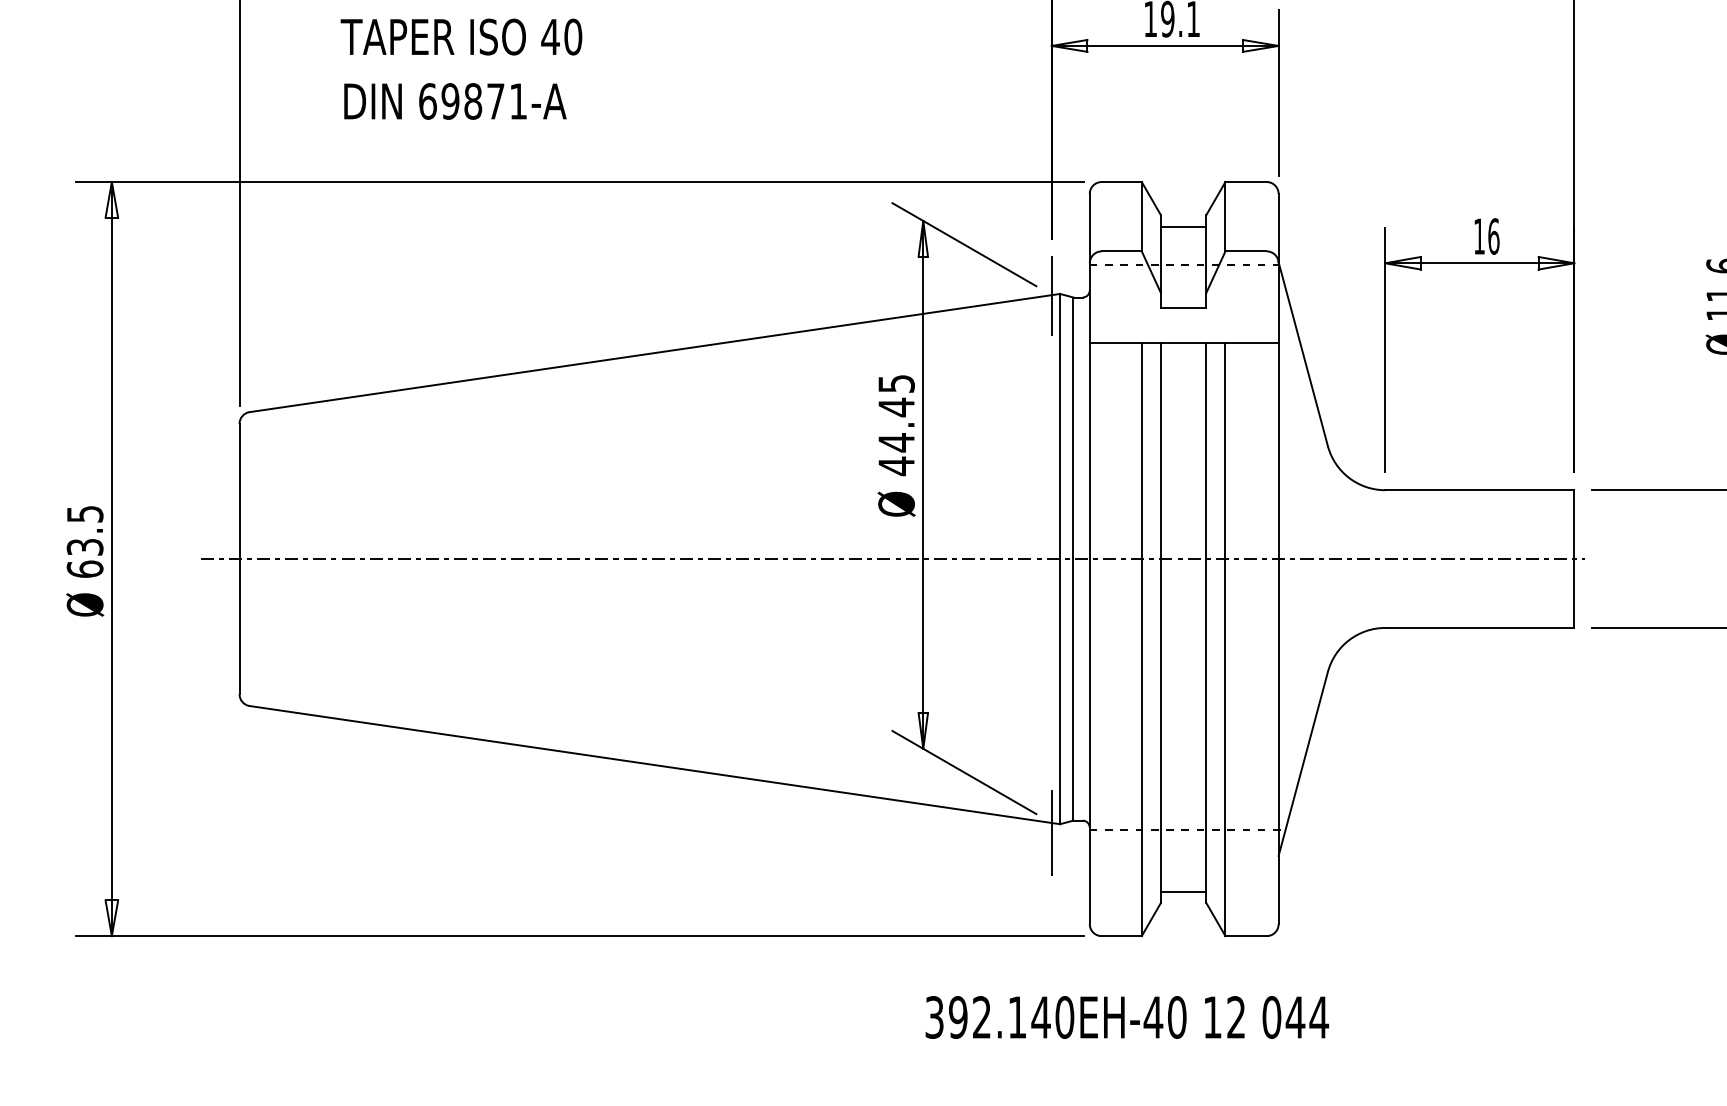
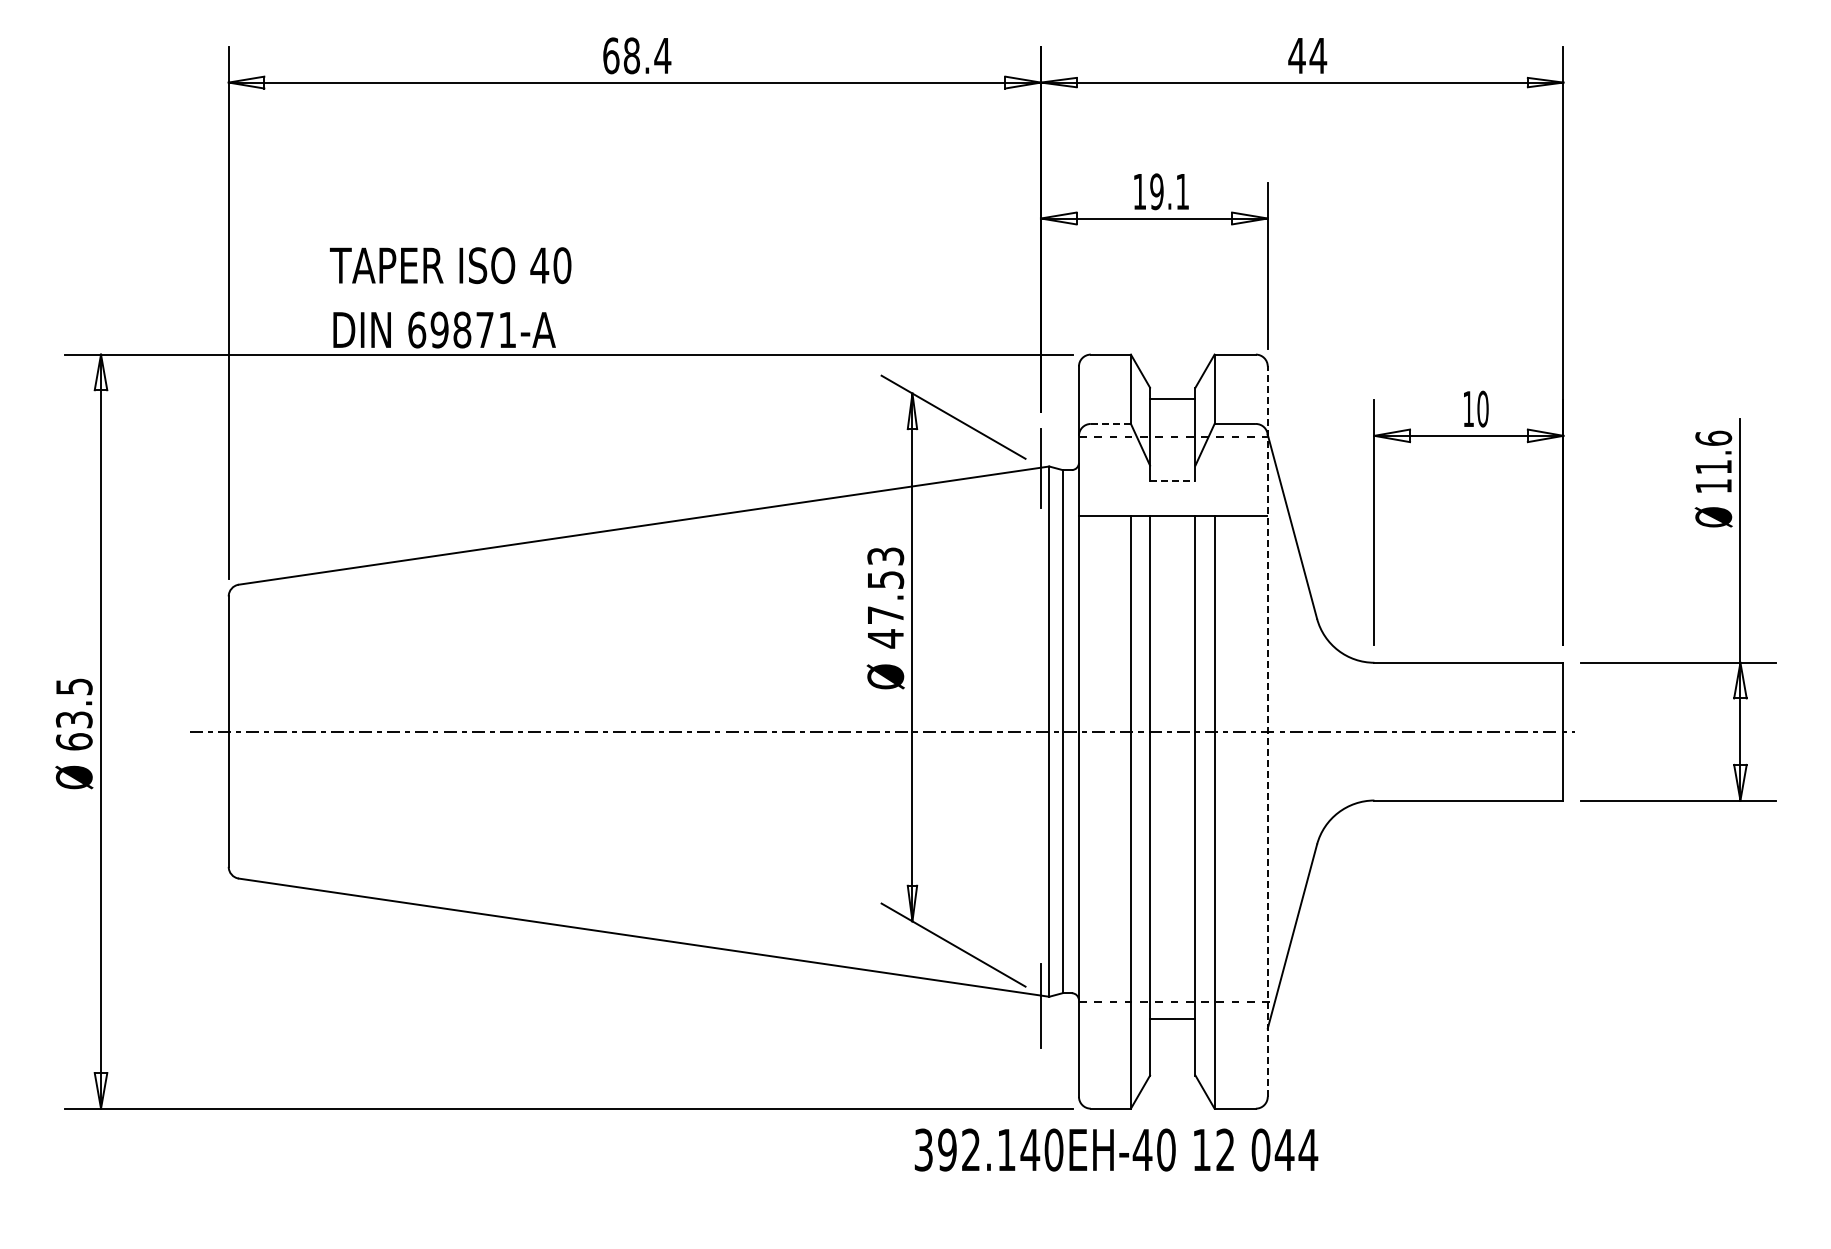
text: (461, 68) -> (450, 297), moved
text: (1493, 235) -> (1482, 408), 16 -> 10
line: (1121, 250) -> (1110, 423), solid -> dashed
line: (1183, 307) -> (1172, 480), solid -> dashed
text: (896, 413) -> (885, 586), 44.45 -> 47.53
line: (1278, 558) -> (1267, 731), solid -> dashed
line: (1183, 891) -> (1172, 1019), moved
text: (1127, 1016) -> (1116, 1149), moved

